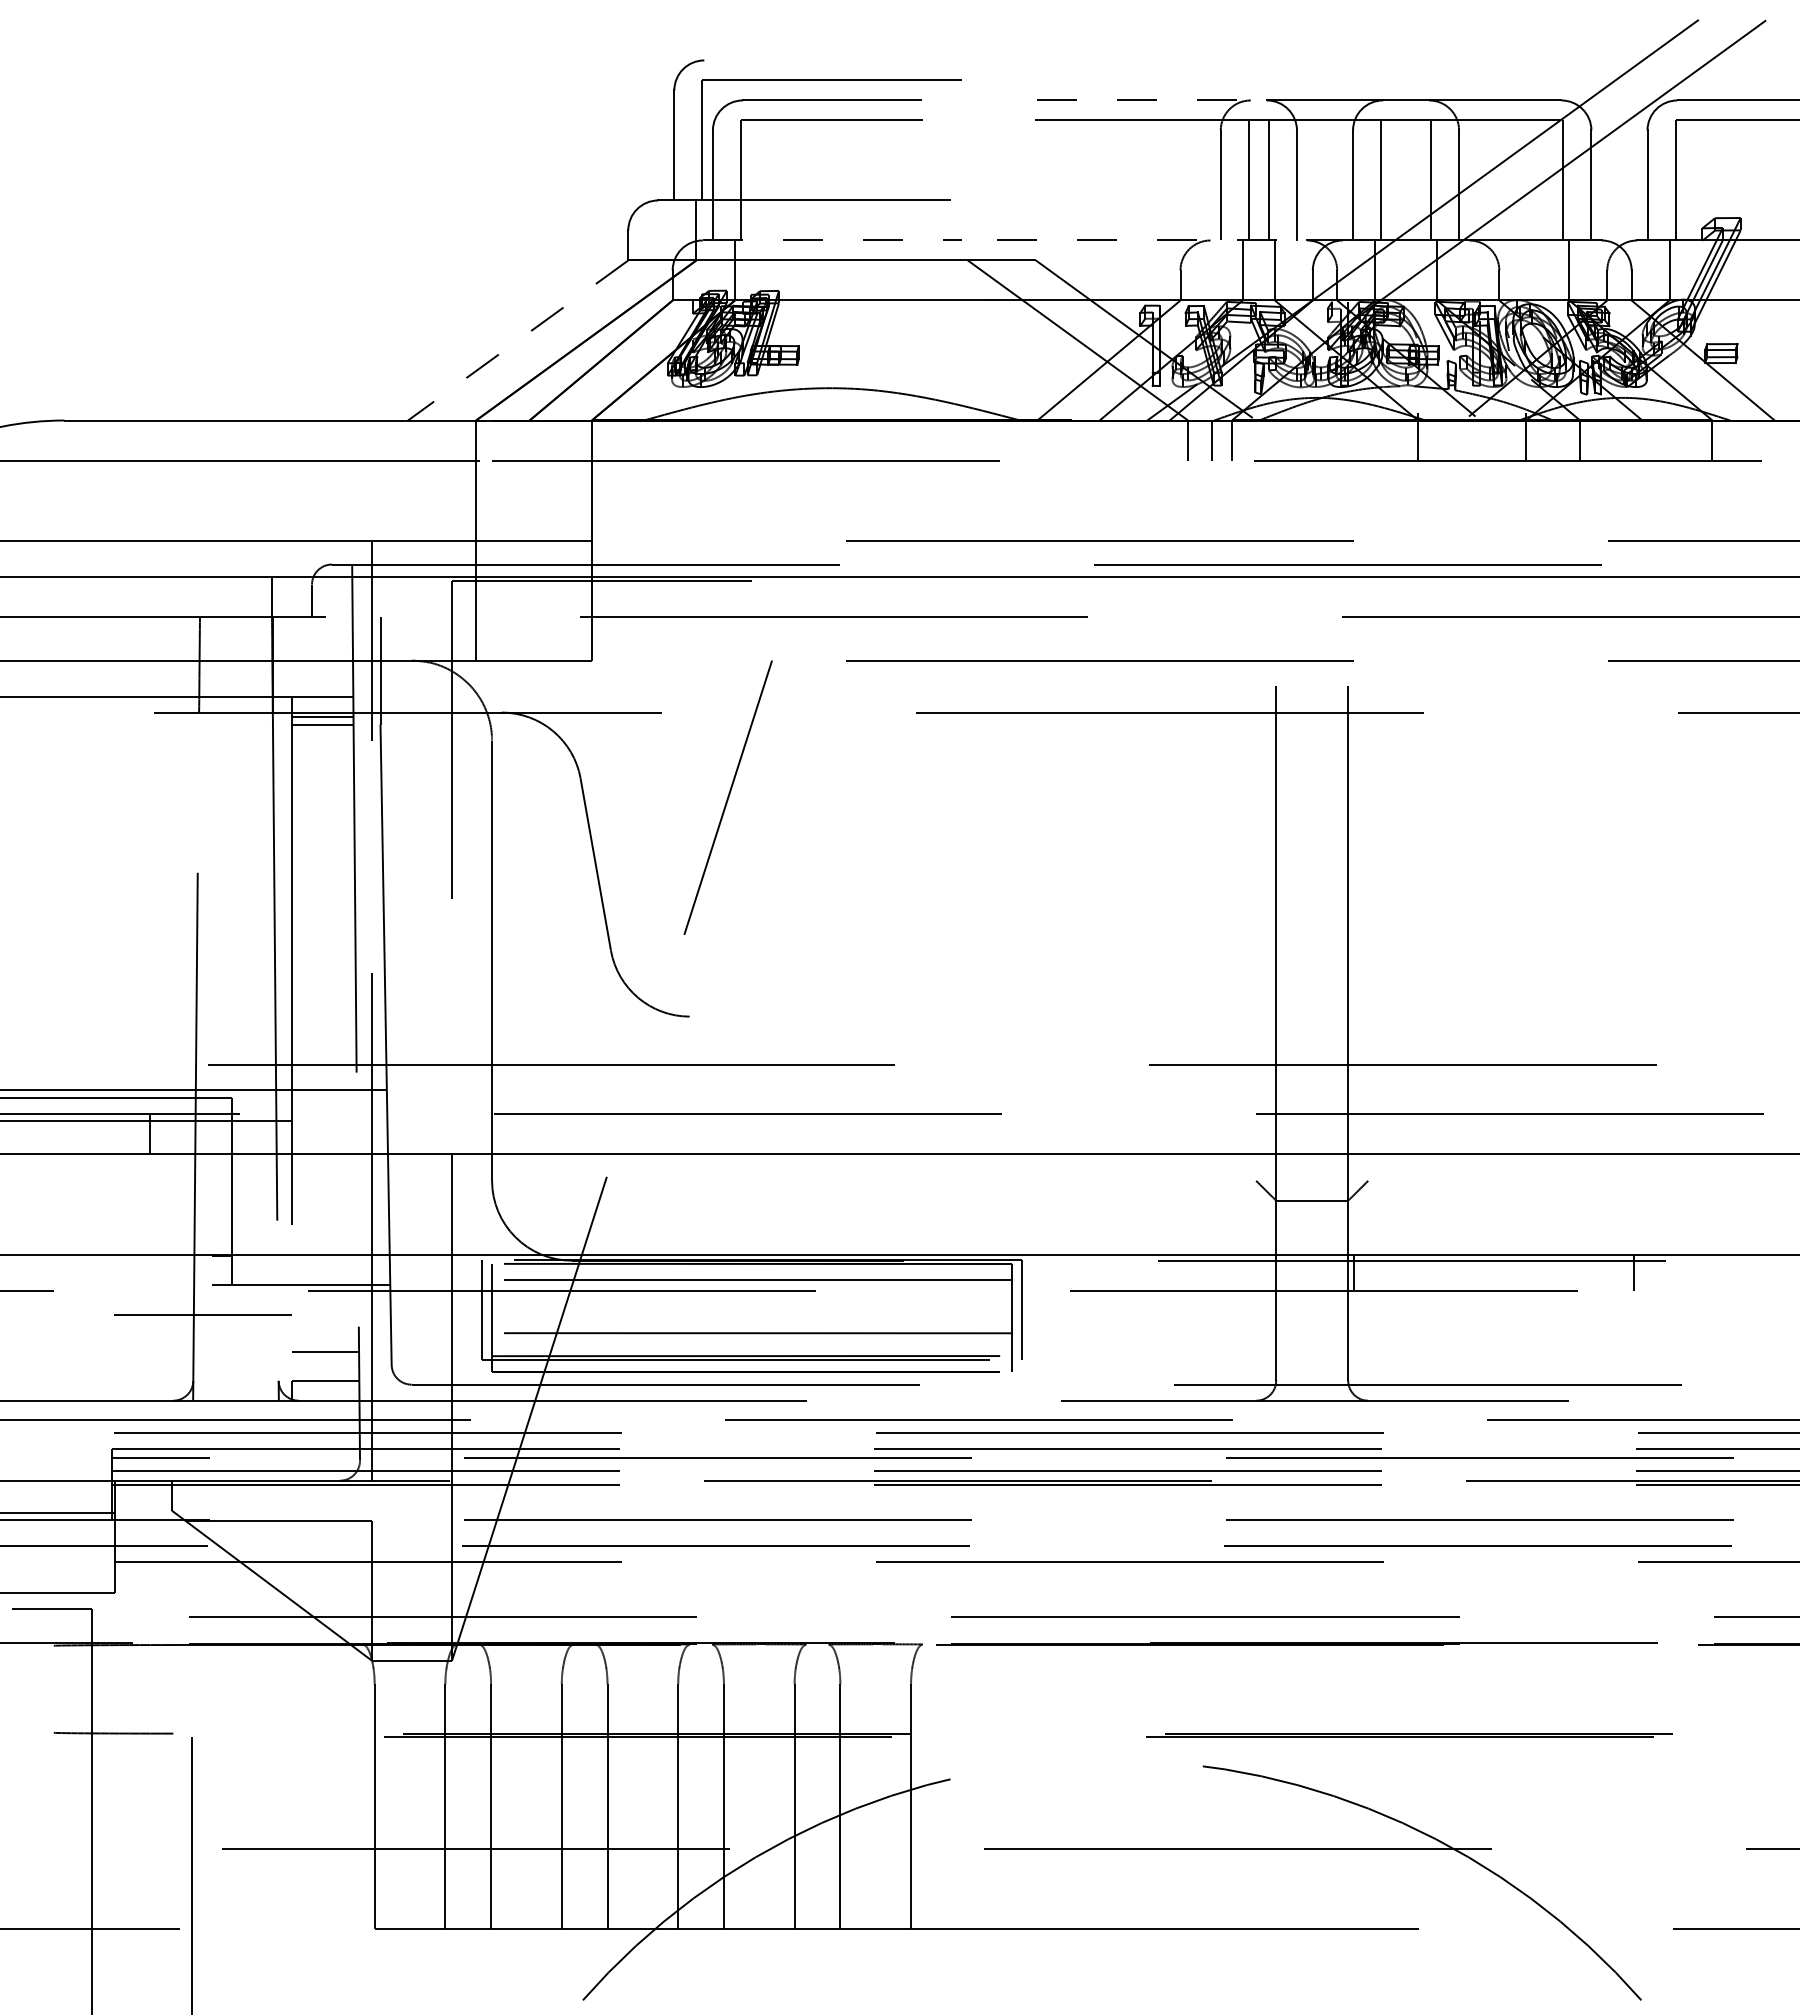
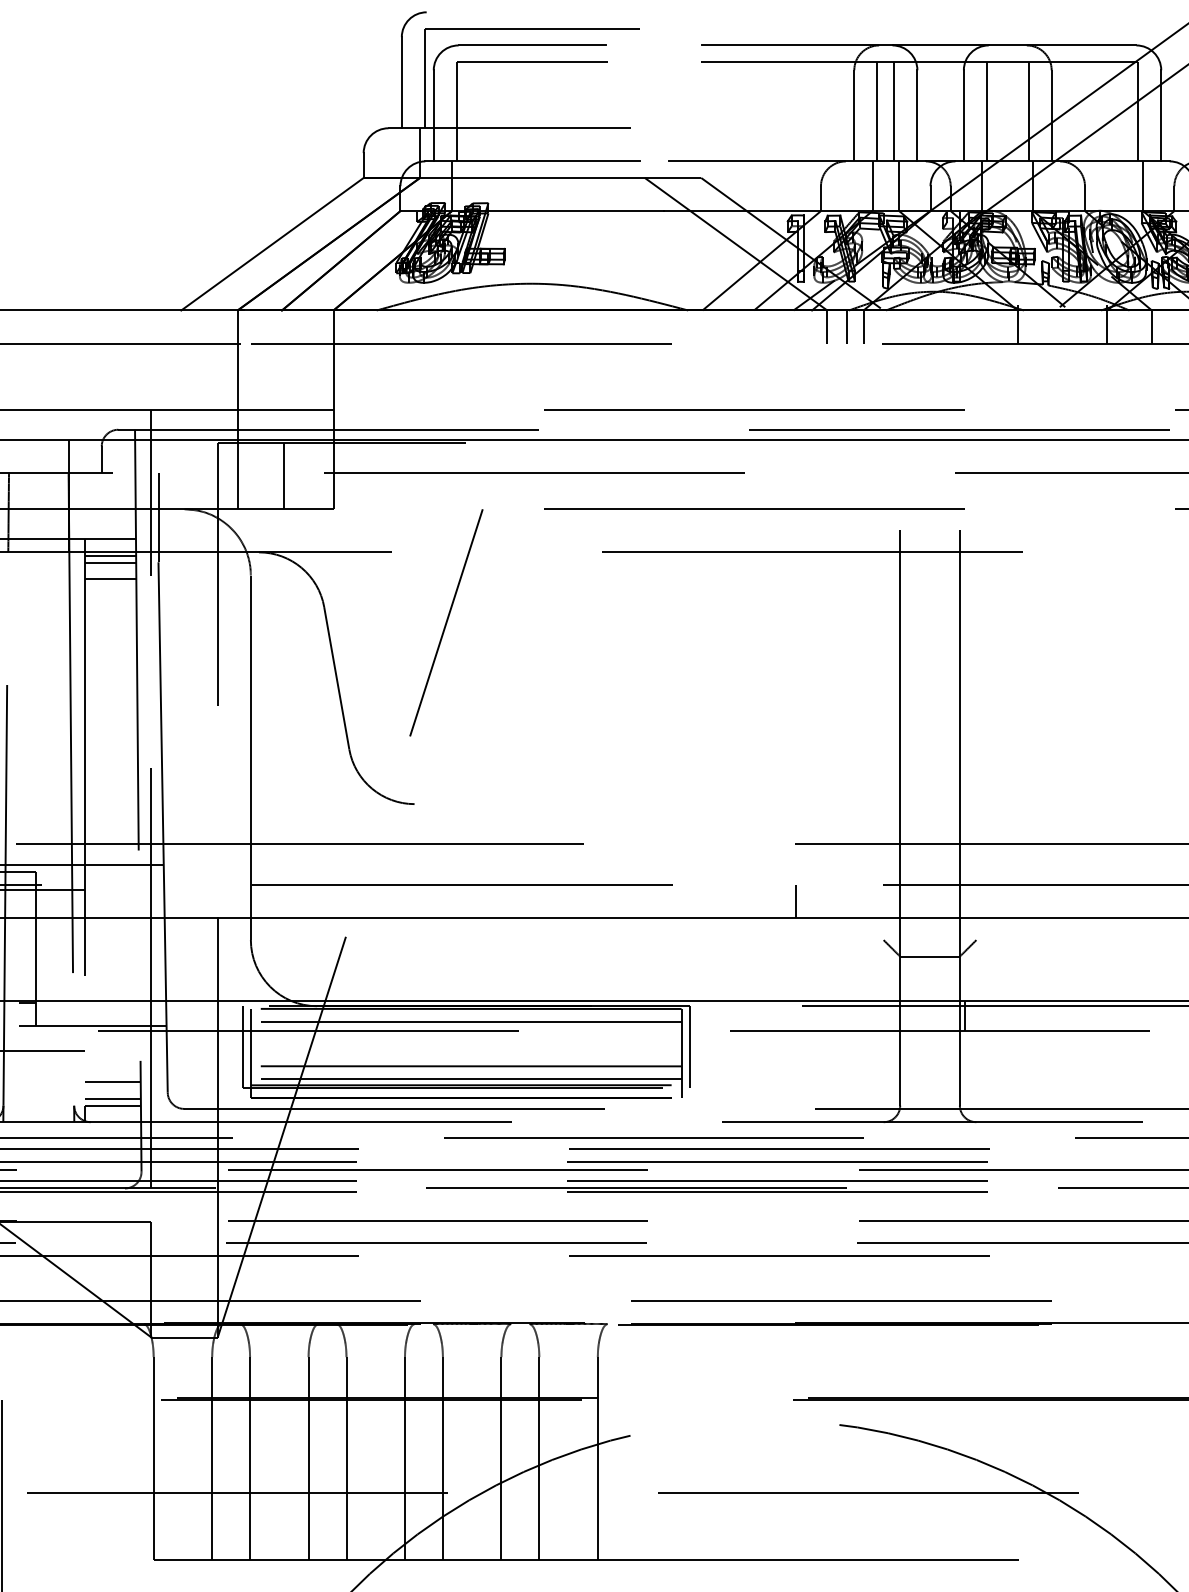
line: (1152, 100) -> (797, 45), dashed -> solid
line: (832, 240) -> (532, 161), dashed -> solid
line: (1152, 240) -> (797, 161), dashed -> solid
line: (517, 340) -> (271, 244), dashed -> solid
line: (532, 620) -> (284, 476), added
line: (322, 744) -> (110, 578), added
line: (1149, 1134) -> (795, 901), added
line: (752, 1348) -> (466, 1078), added
line: (325, 1372) -> (112, 1098), added

